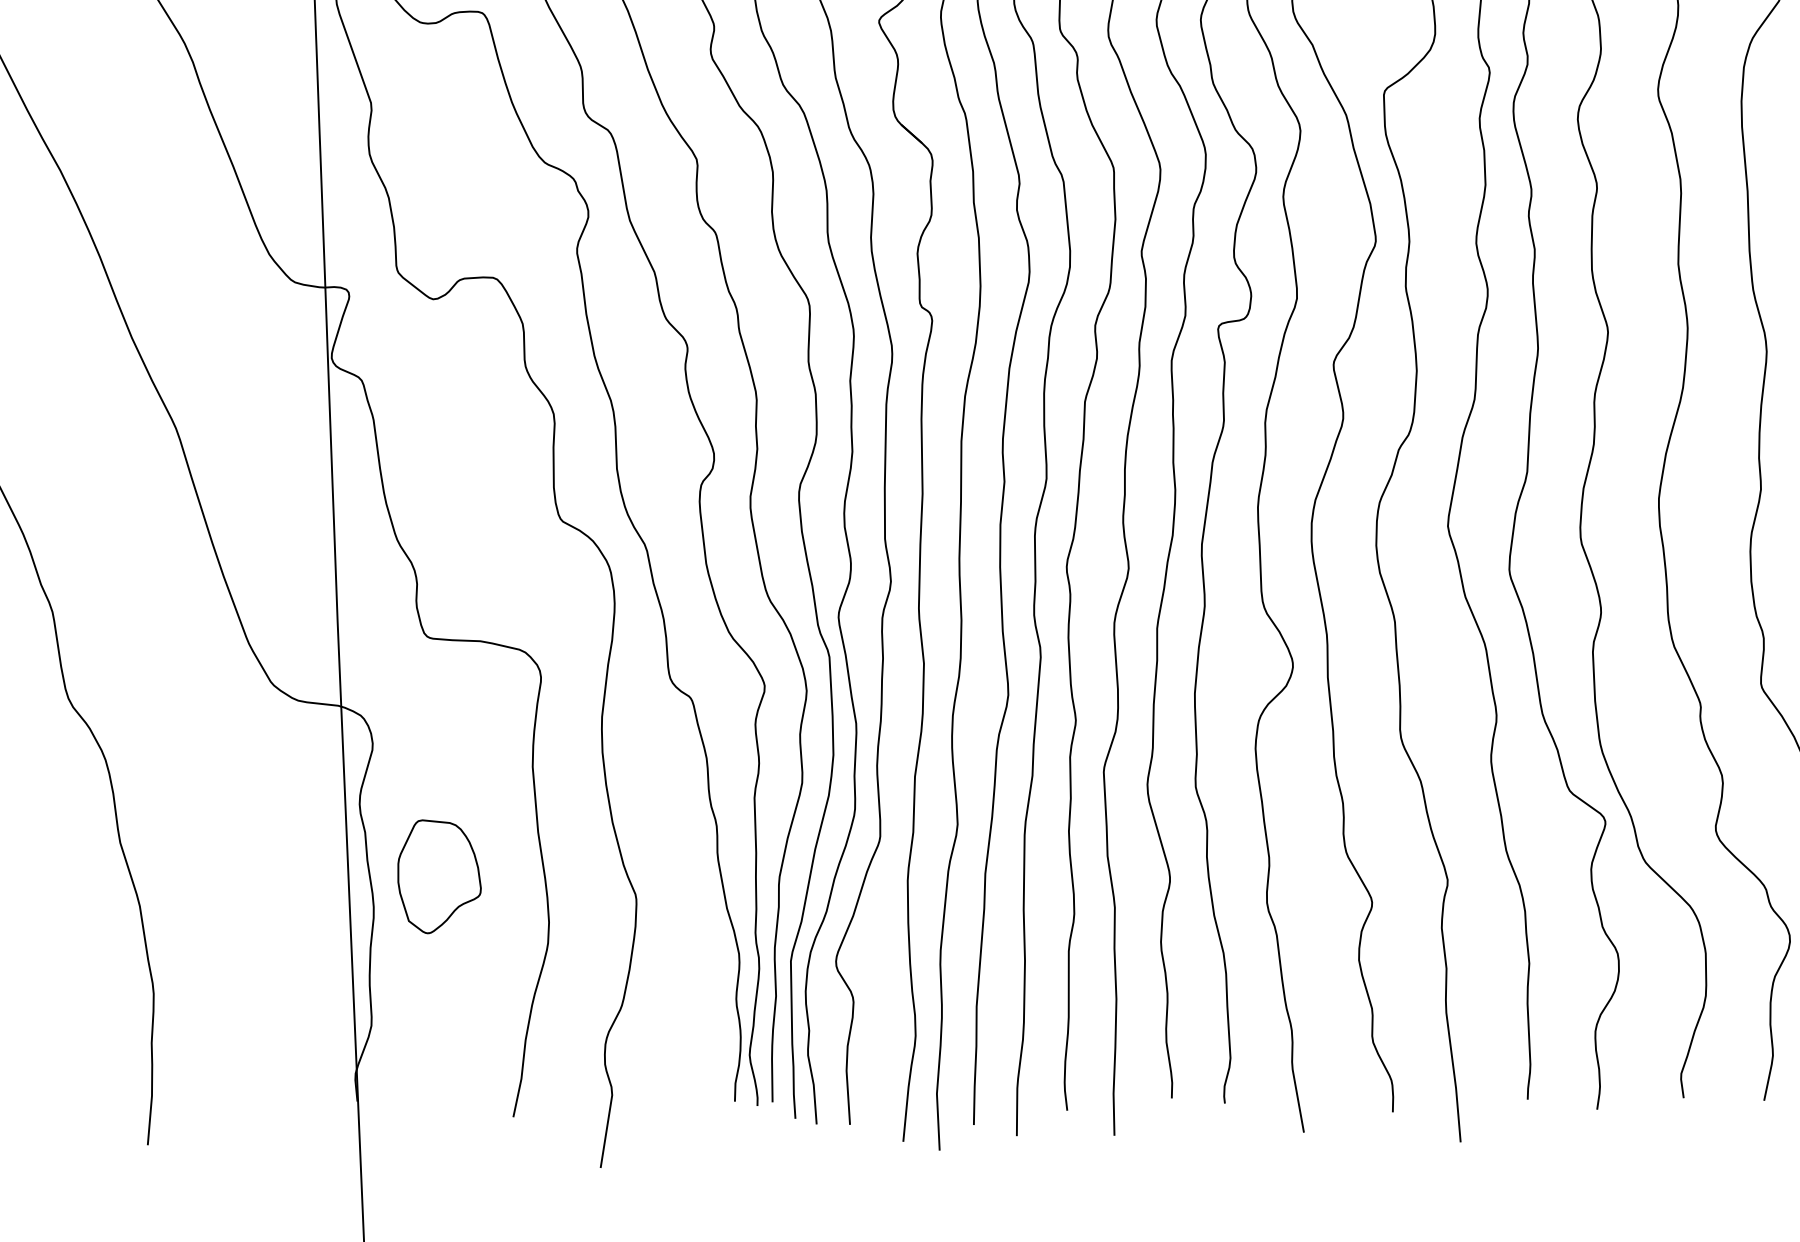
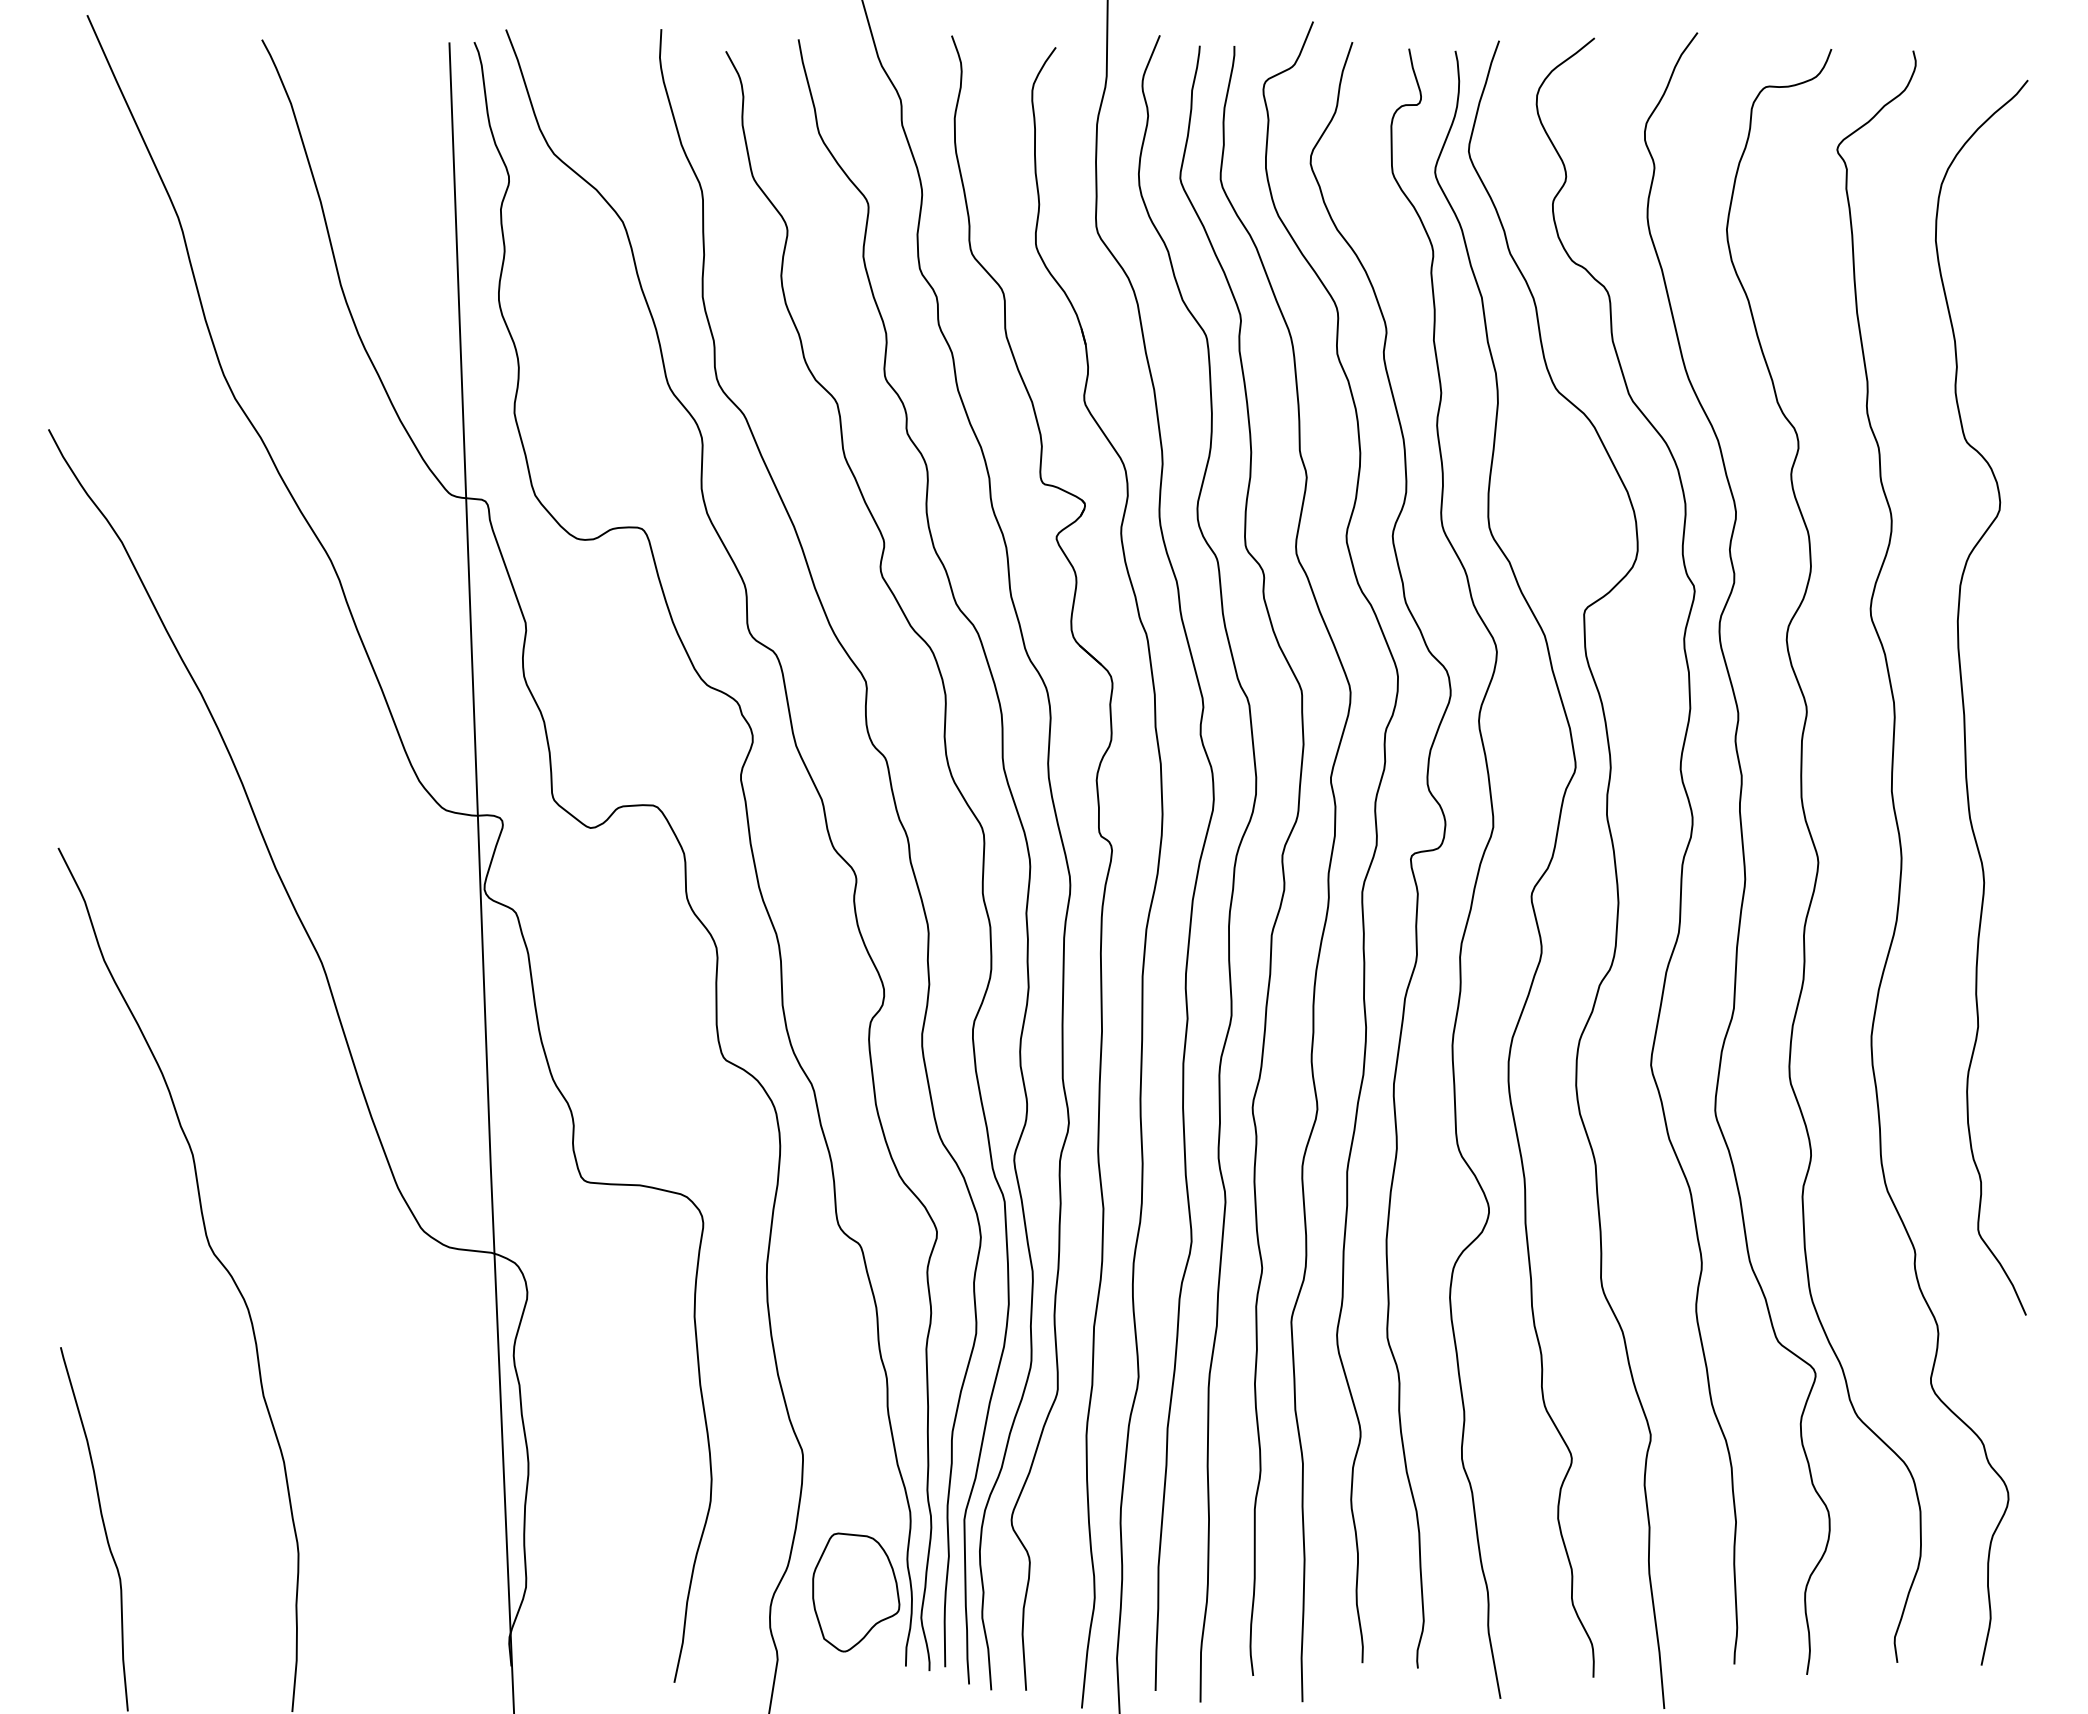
part: (439, 876) -> (856, 1592), moved

